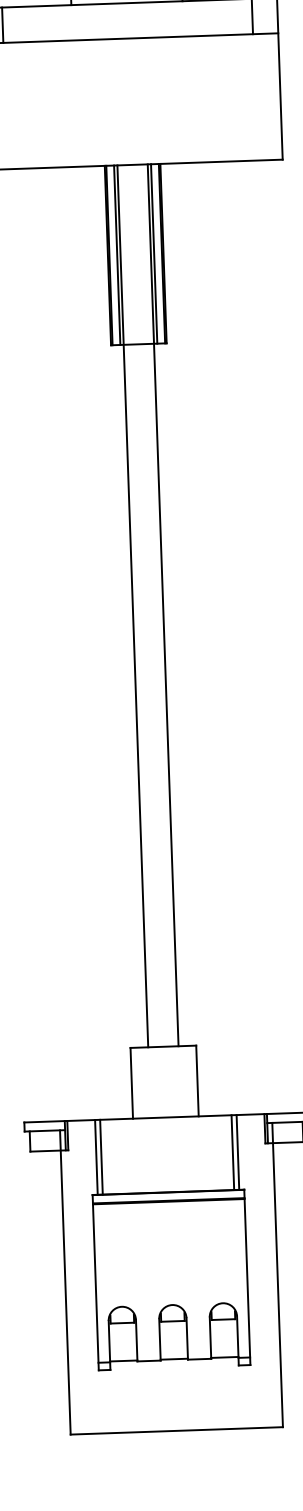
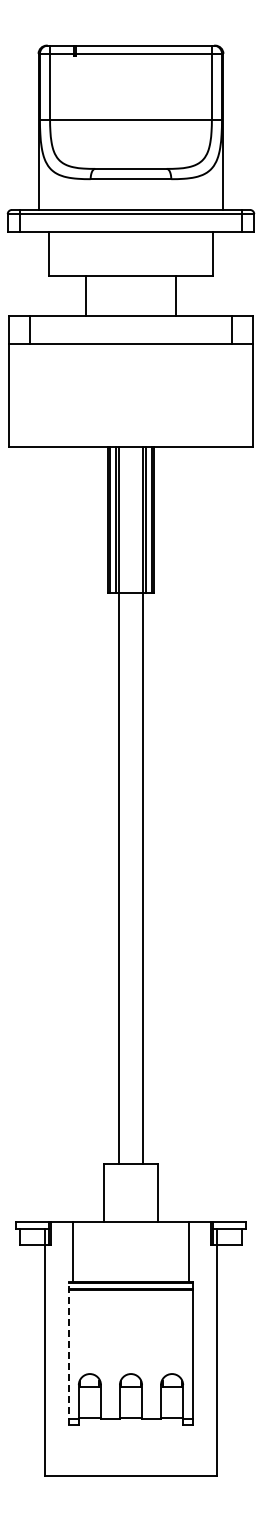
line: (232, 1152) -> (184, 1251), removed
line: (101, 1156) -> (77, 1251), removed
line: (95, 1282) -> (69, 1353), solid -> dashed

